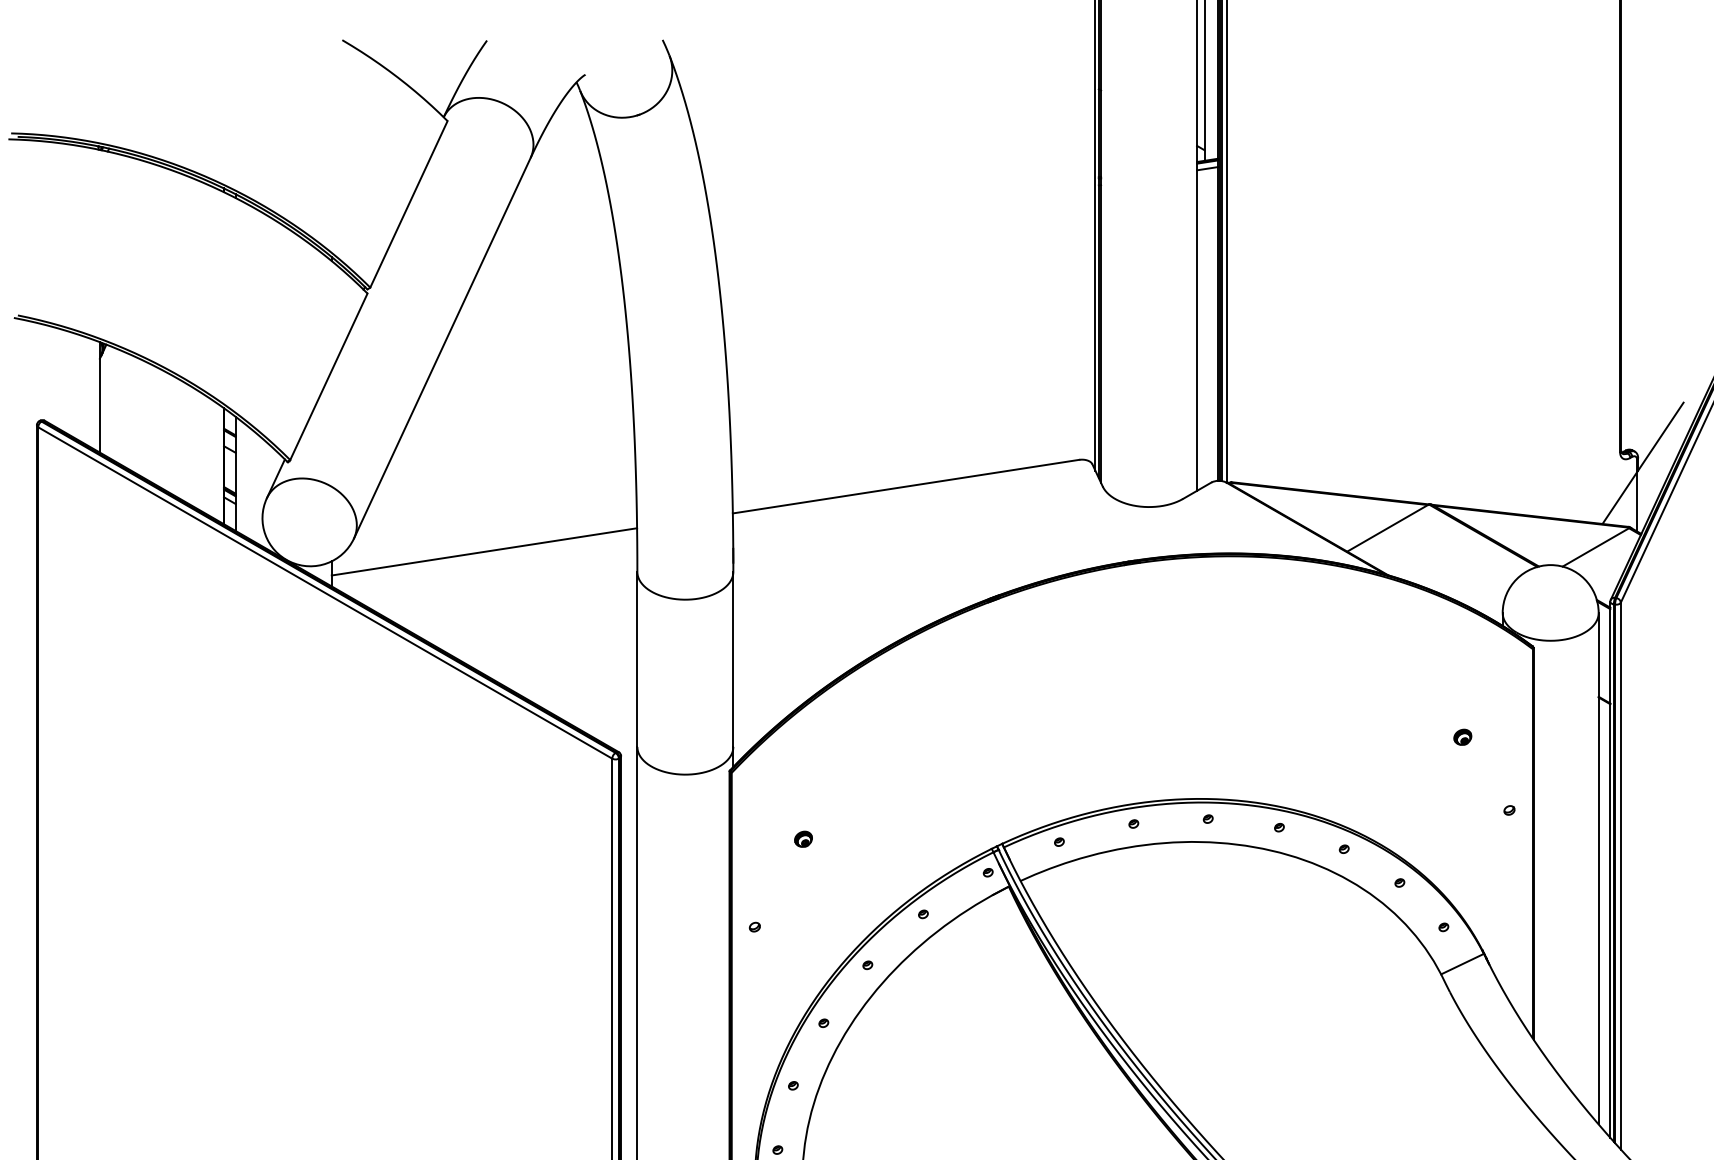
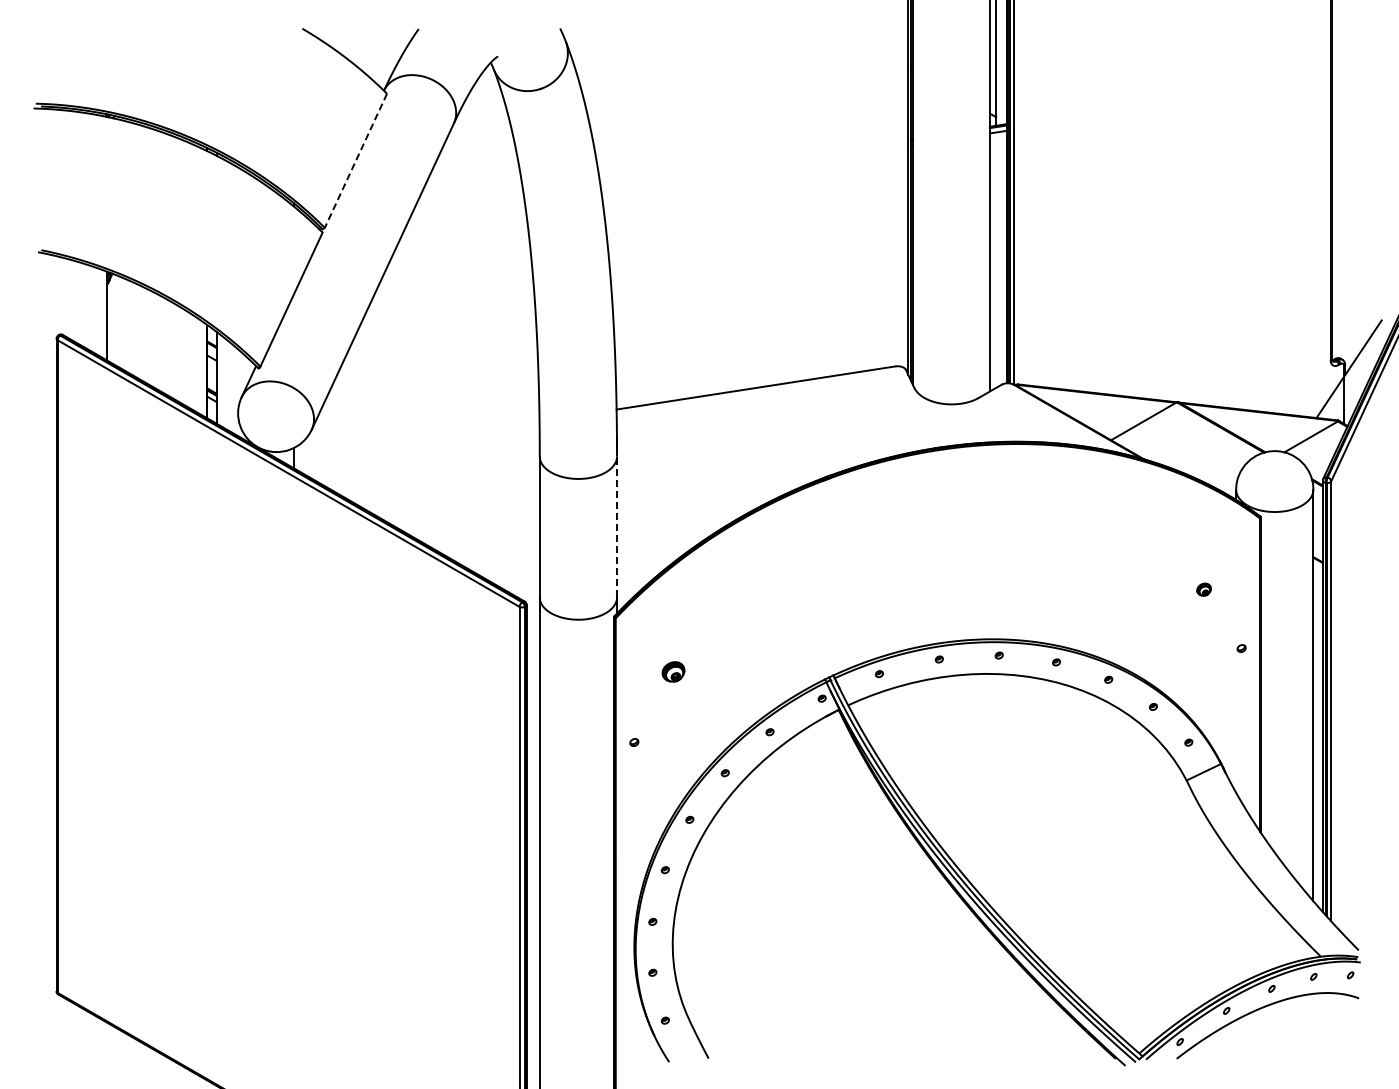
line: (408, 203) -> (355, 160), solid -> dashed
line: (484, 551) -> (416, 440), removed
line: (733, 658) -> (617, 526), solid -> dashed
part: (803, 838) -> (673, 671), size x1.6

